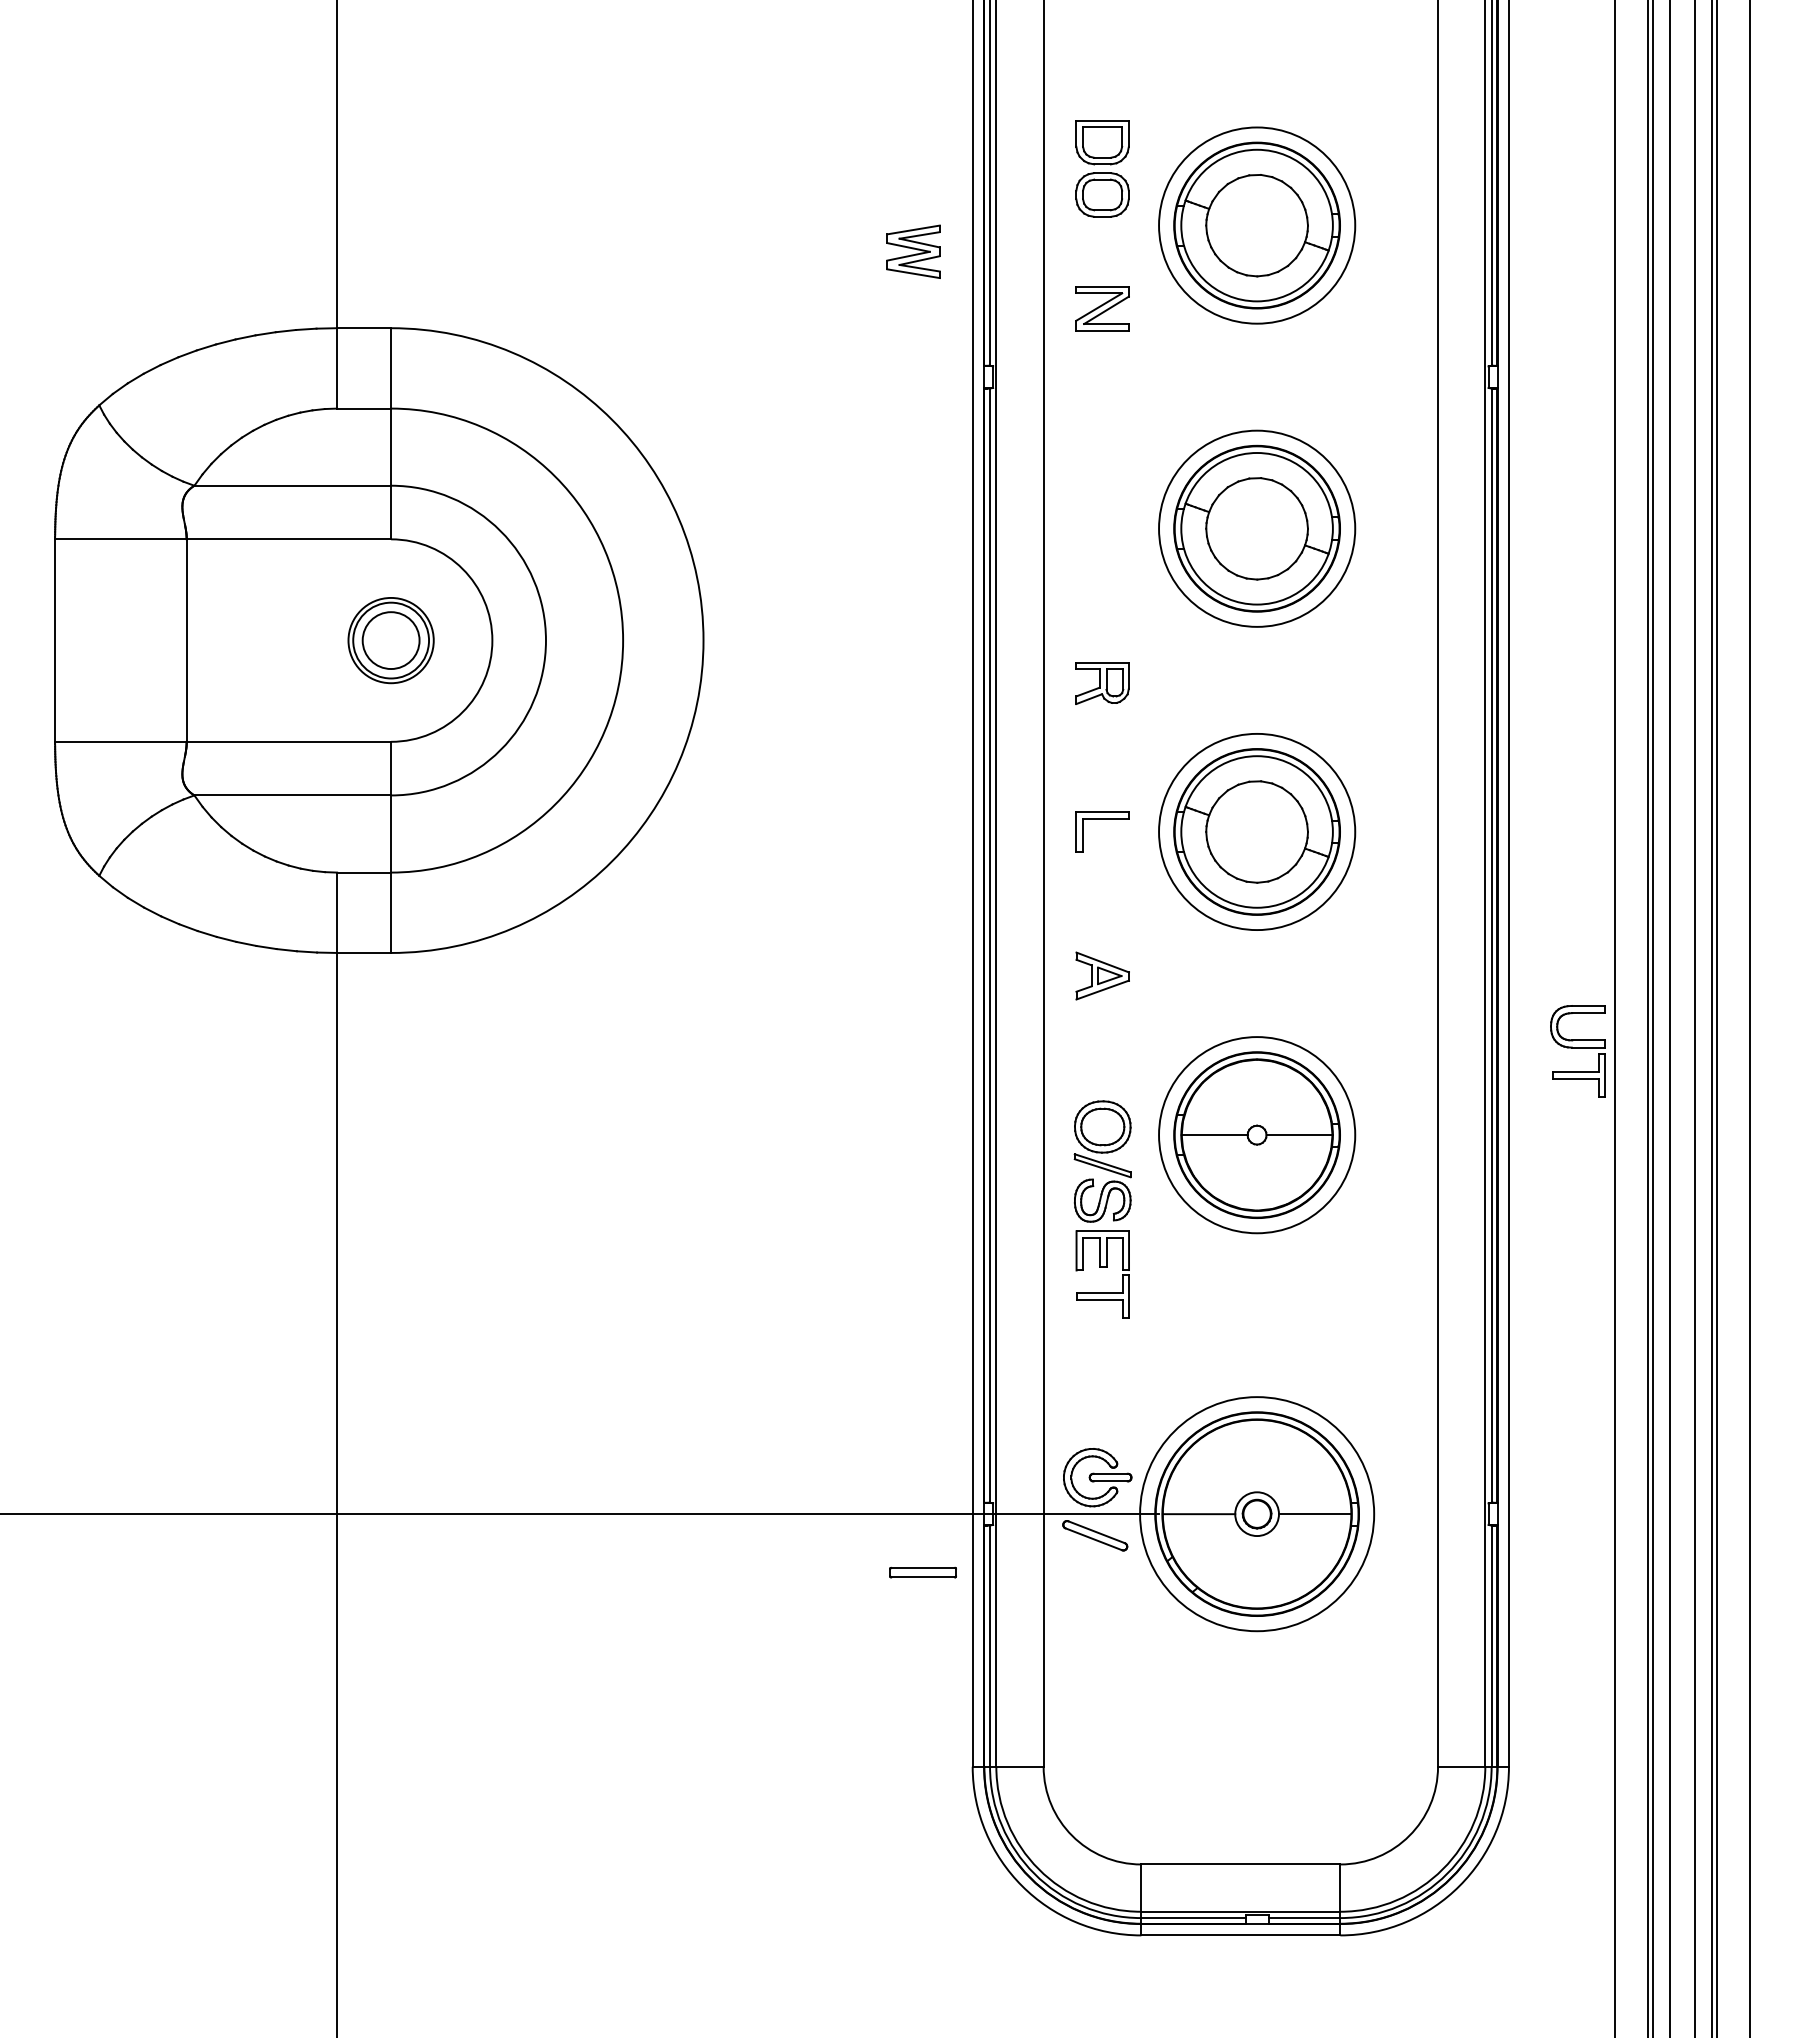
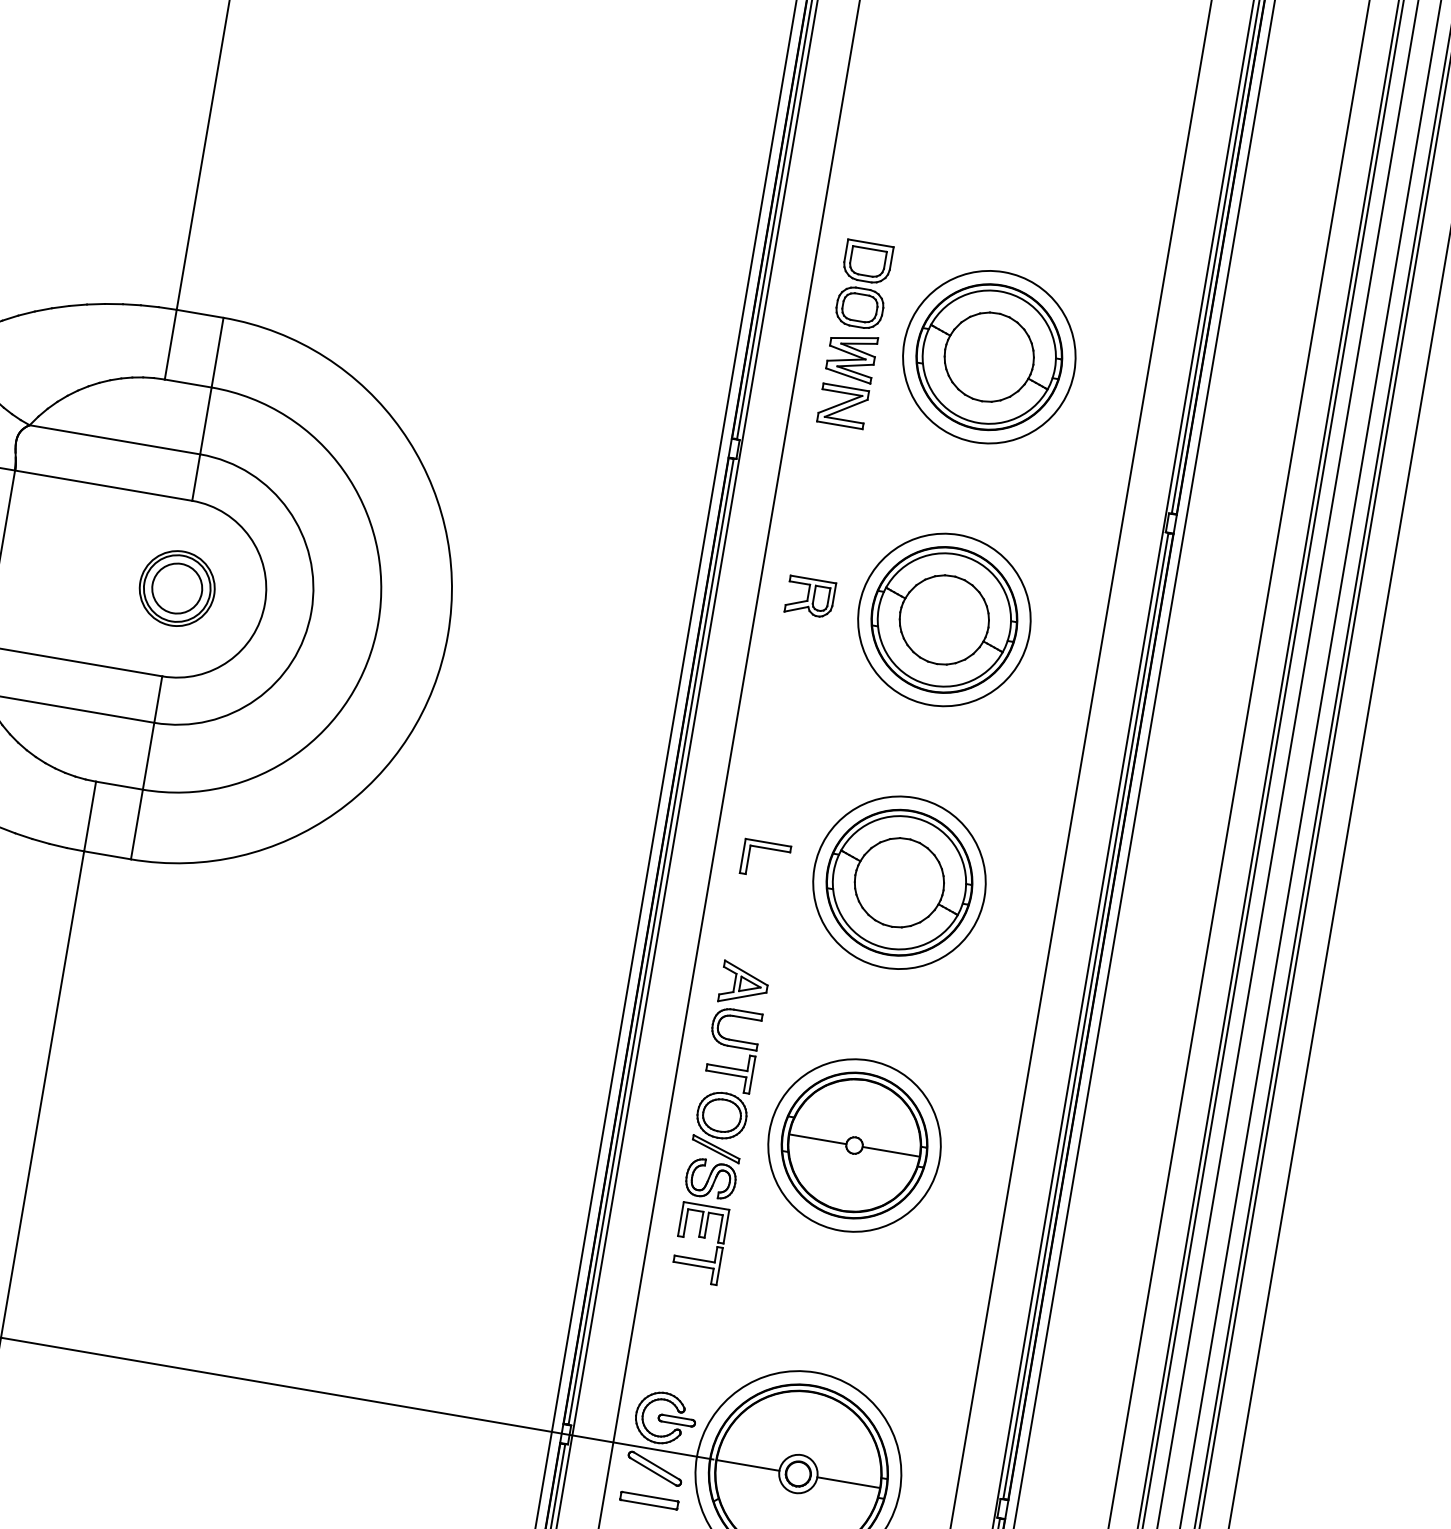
part: (913, 251) -> (851, 356), moved
part: (1102, 683) -> (810, 597), moved
part: (1577, 1051) -> (732, 1049), moved
part: (922, 1572) -> (648, 1500), moved

